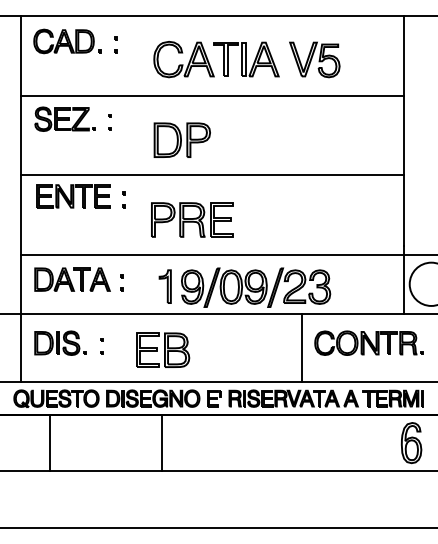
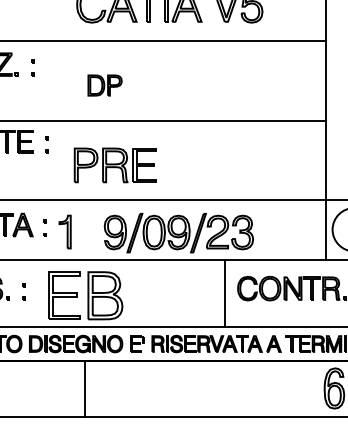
part: (181, 139) -> (104, 84), size x0.6
part: (164, 286) -> (64, 231), moved
part: (163, 349) -> (86, 294), size x1.4

